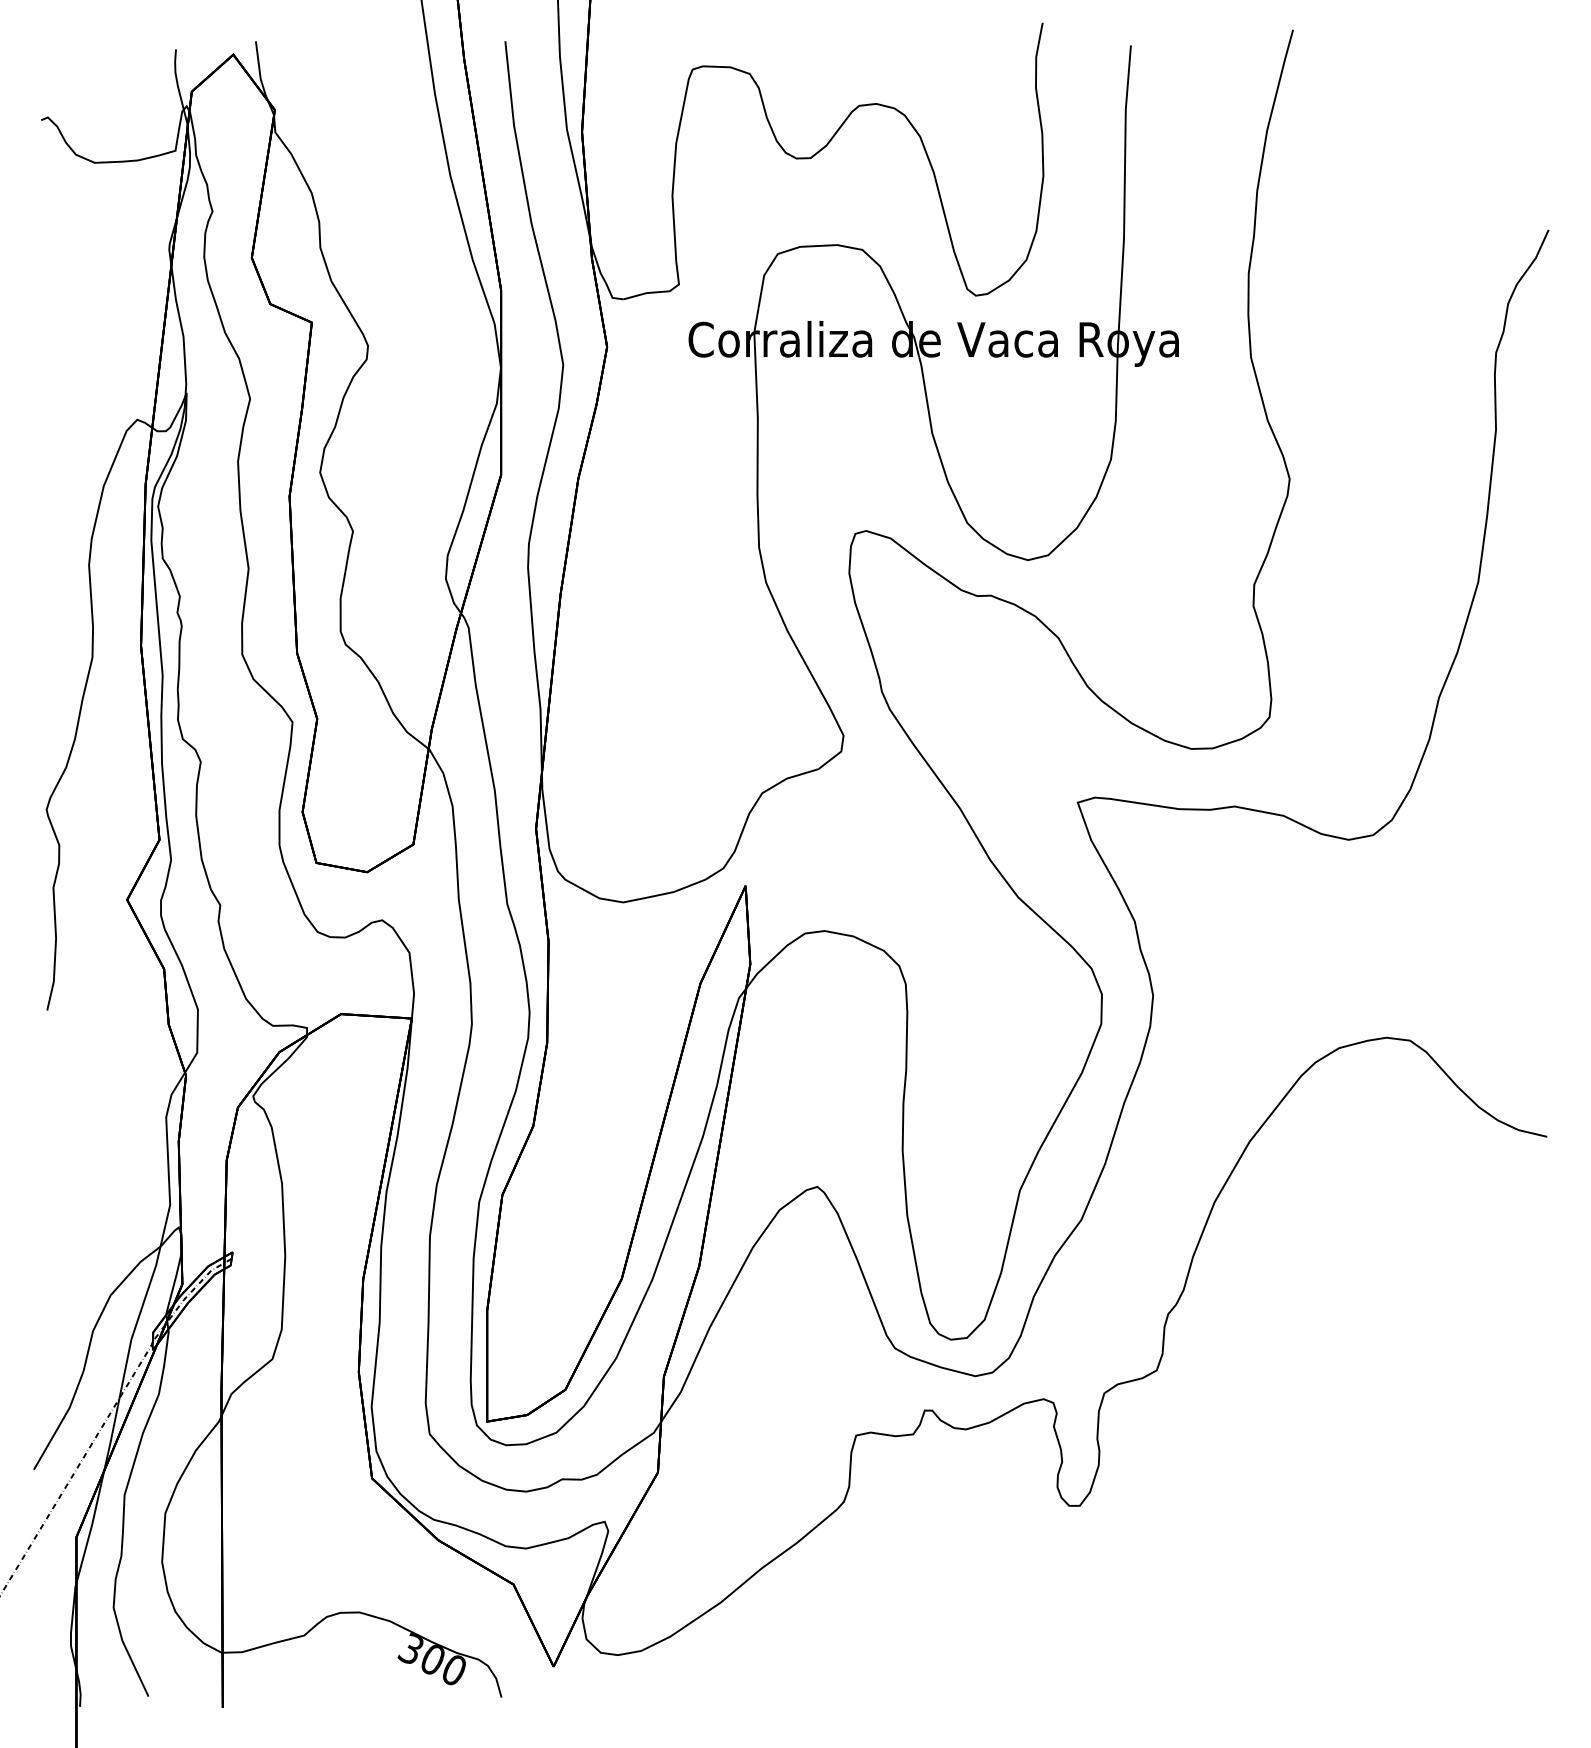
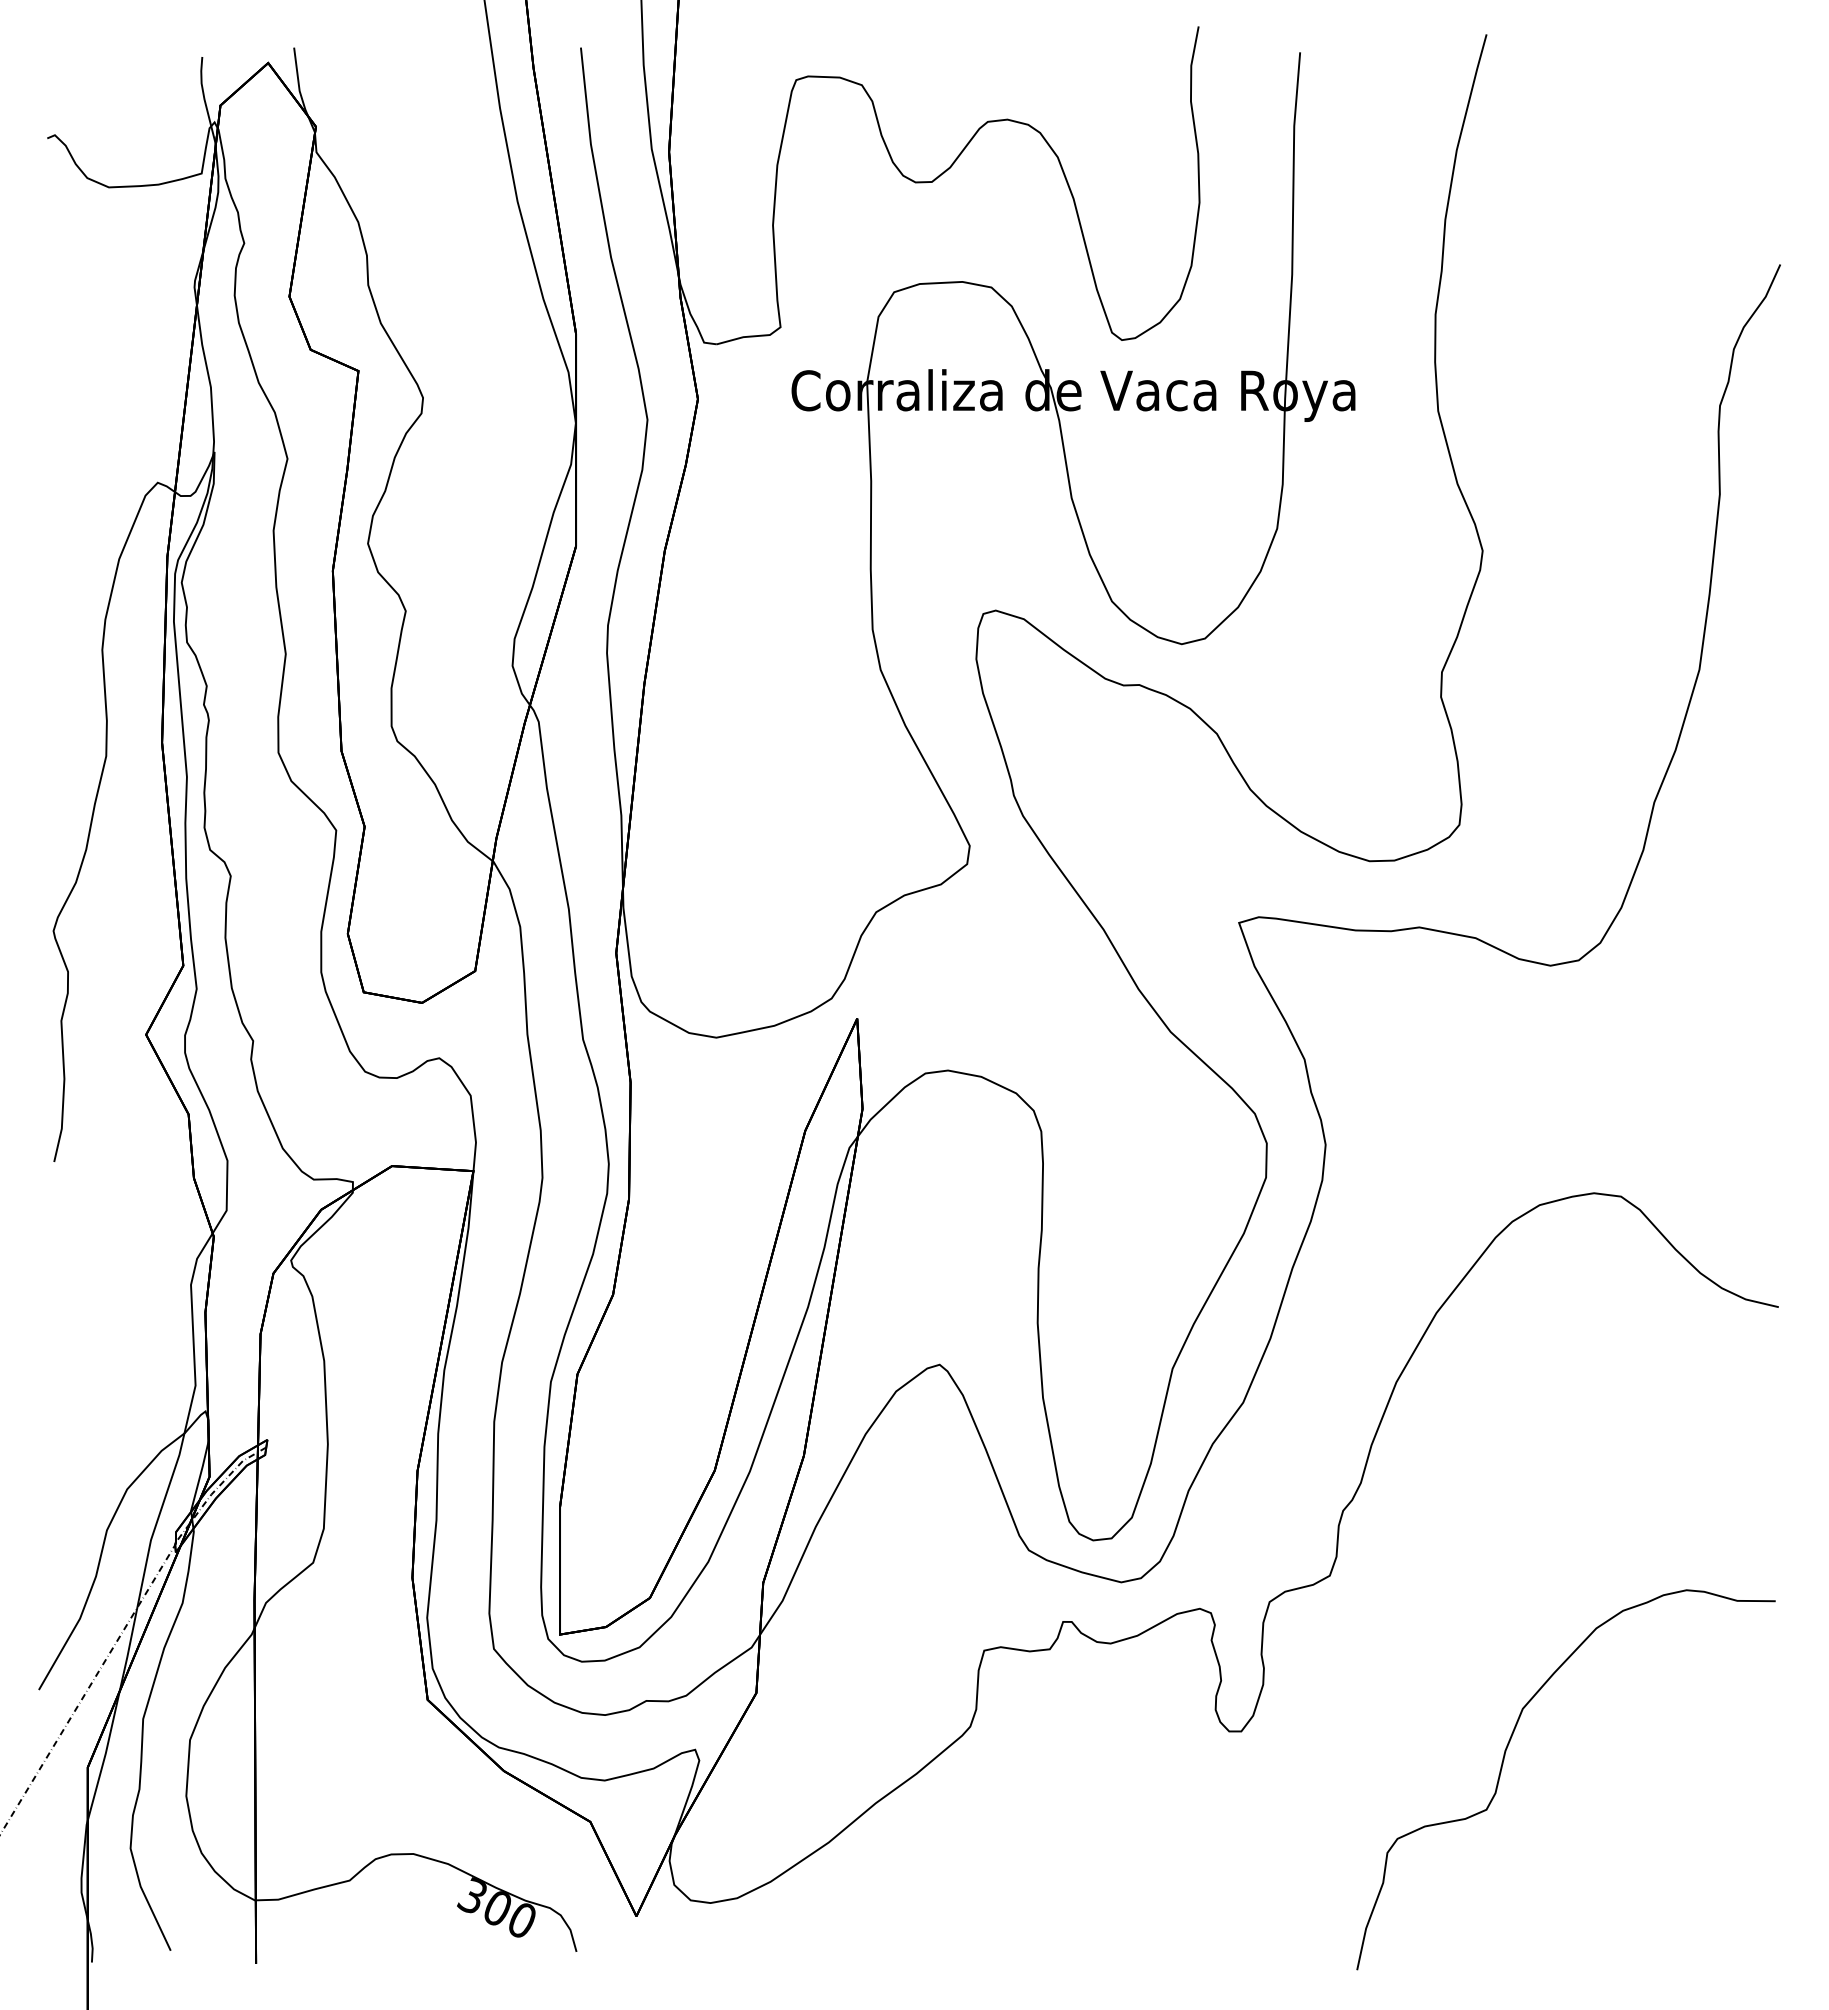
curve: (1307, 1534) -> (1503, 1764), added

